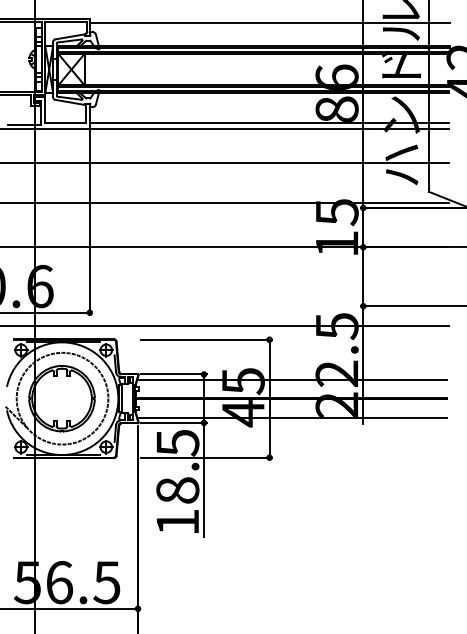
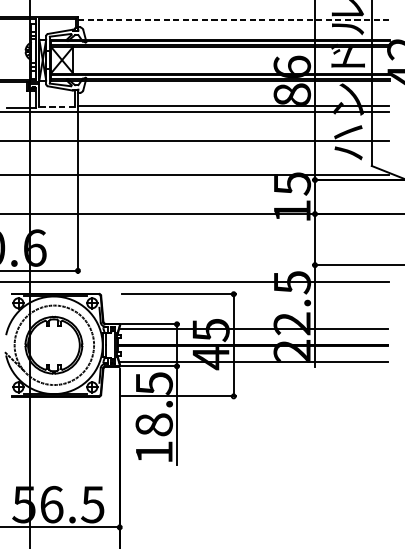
line: (270, 23) -> (234, 20), solid -> dashed
line: (65, 123) -> (56, 106), solid -> dashed

